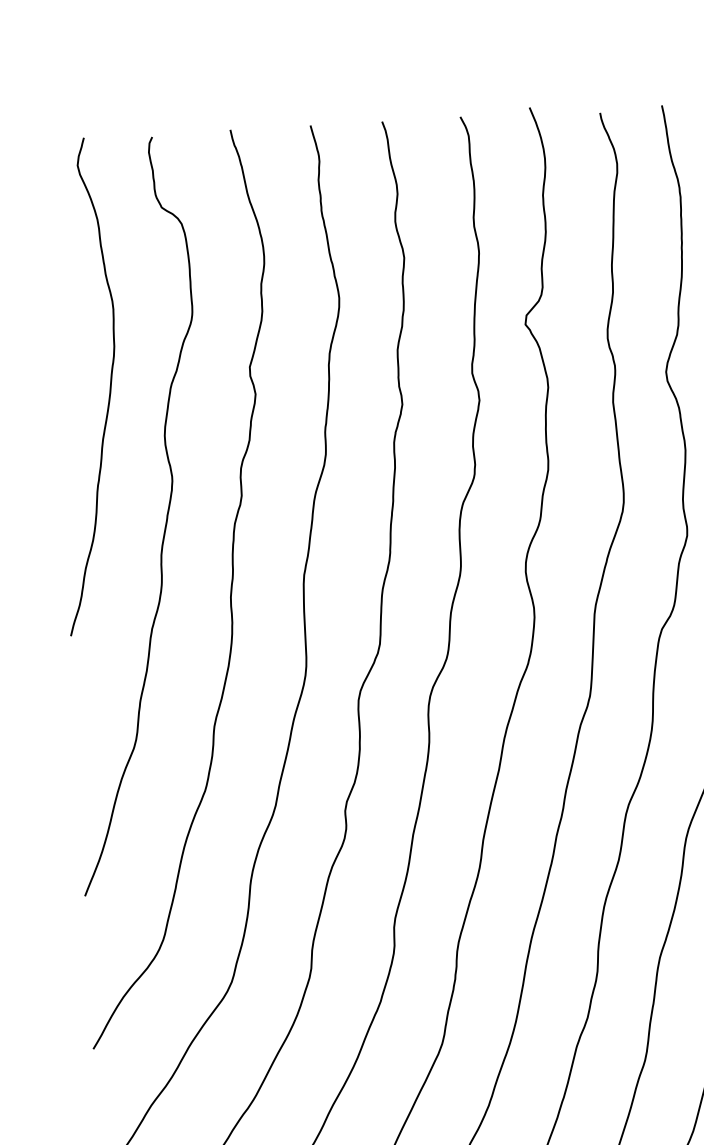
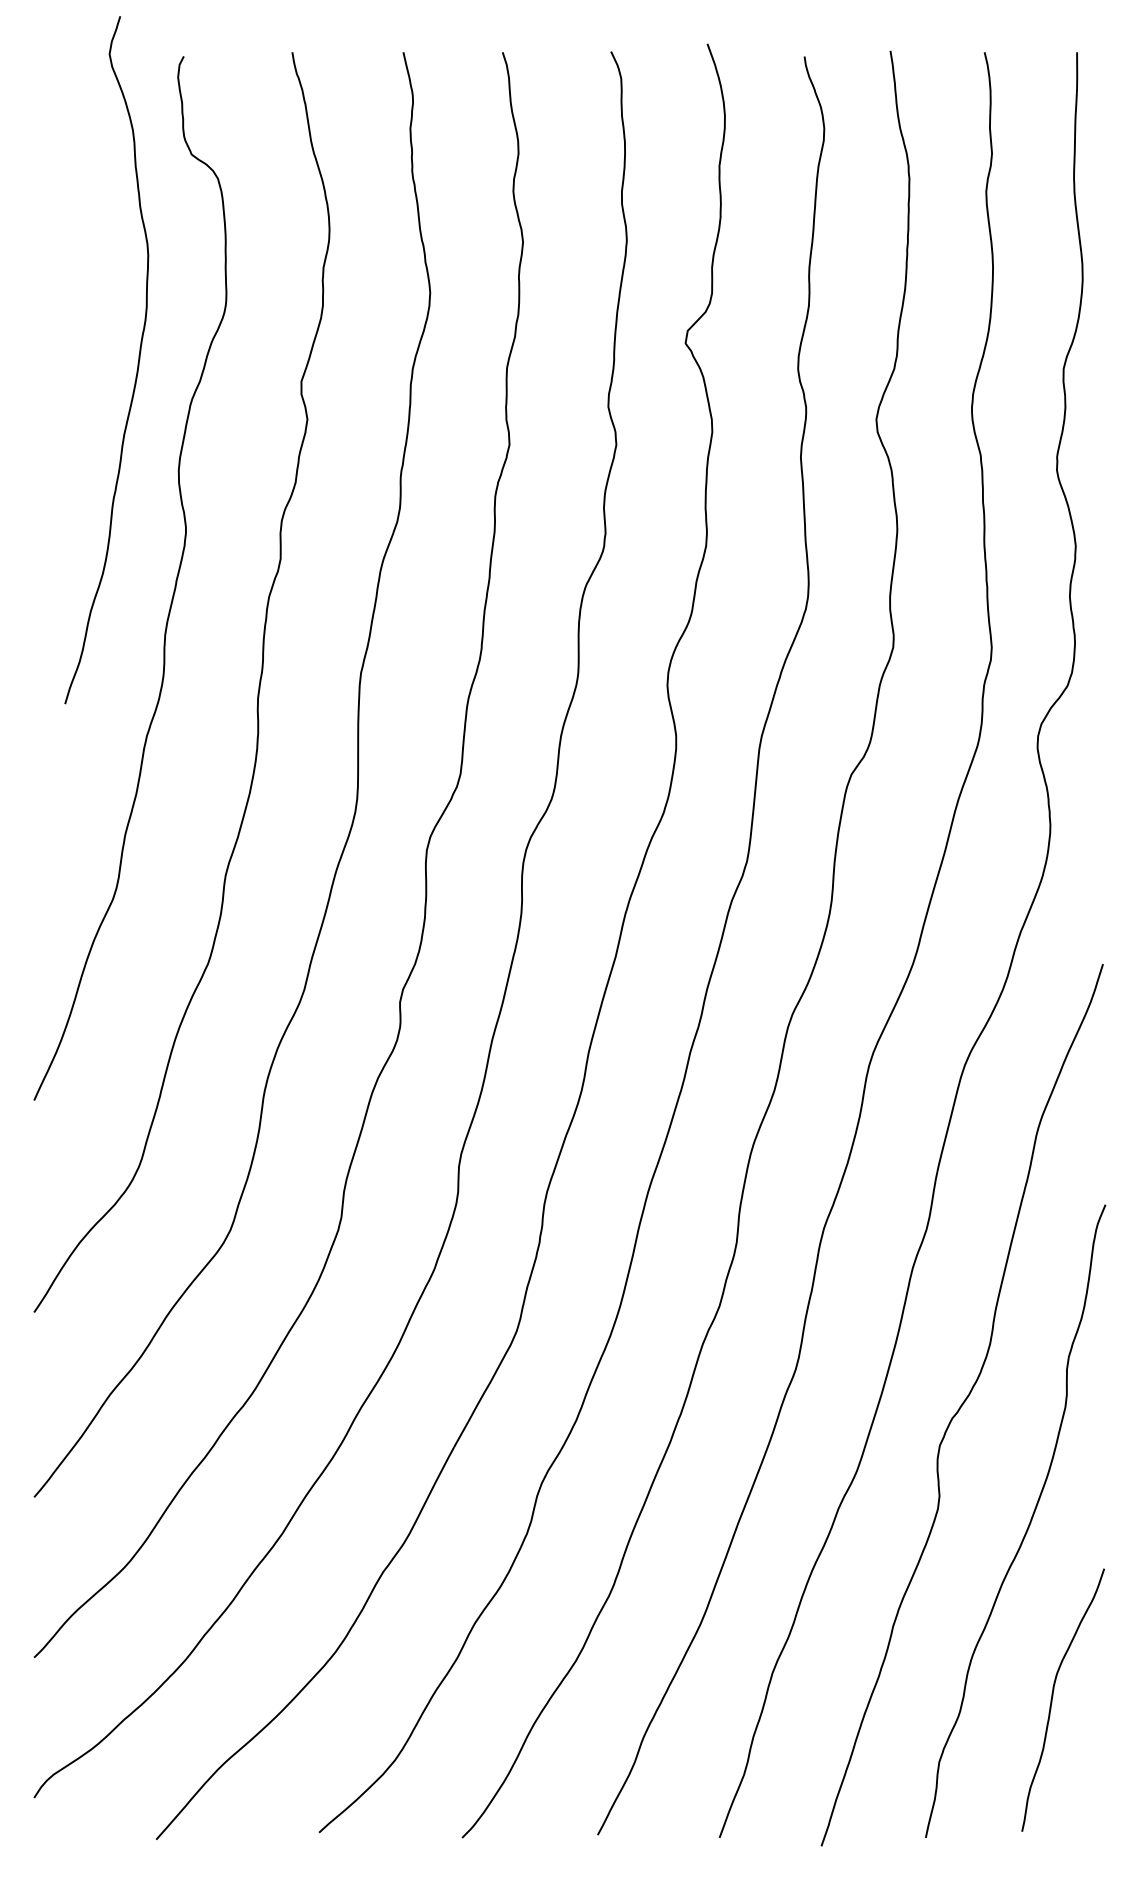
curve: (109, 386) -> (137, 362), moved

